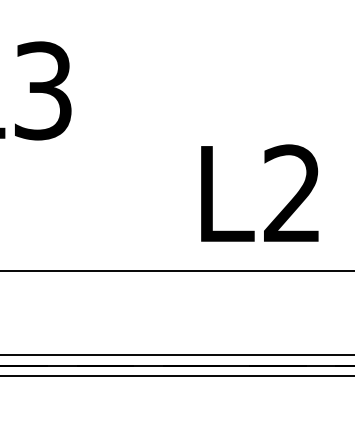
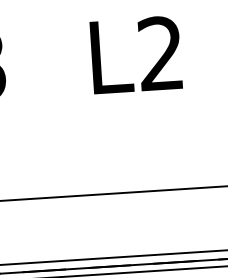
text: (259, 192) -> (135, 54), moved

